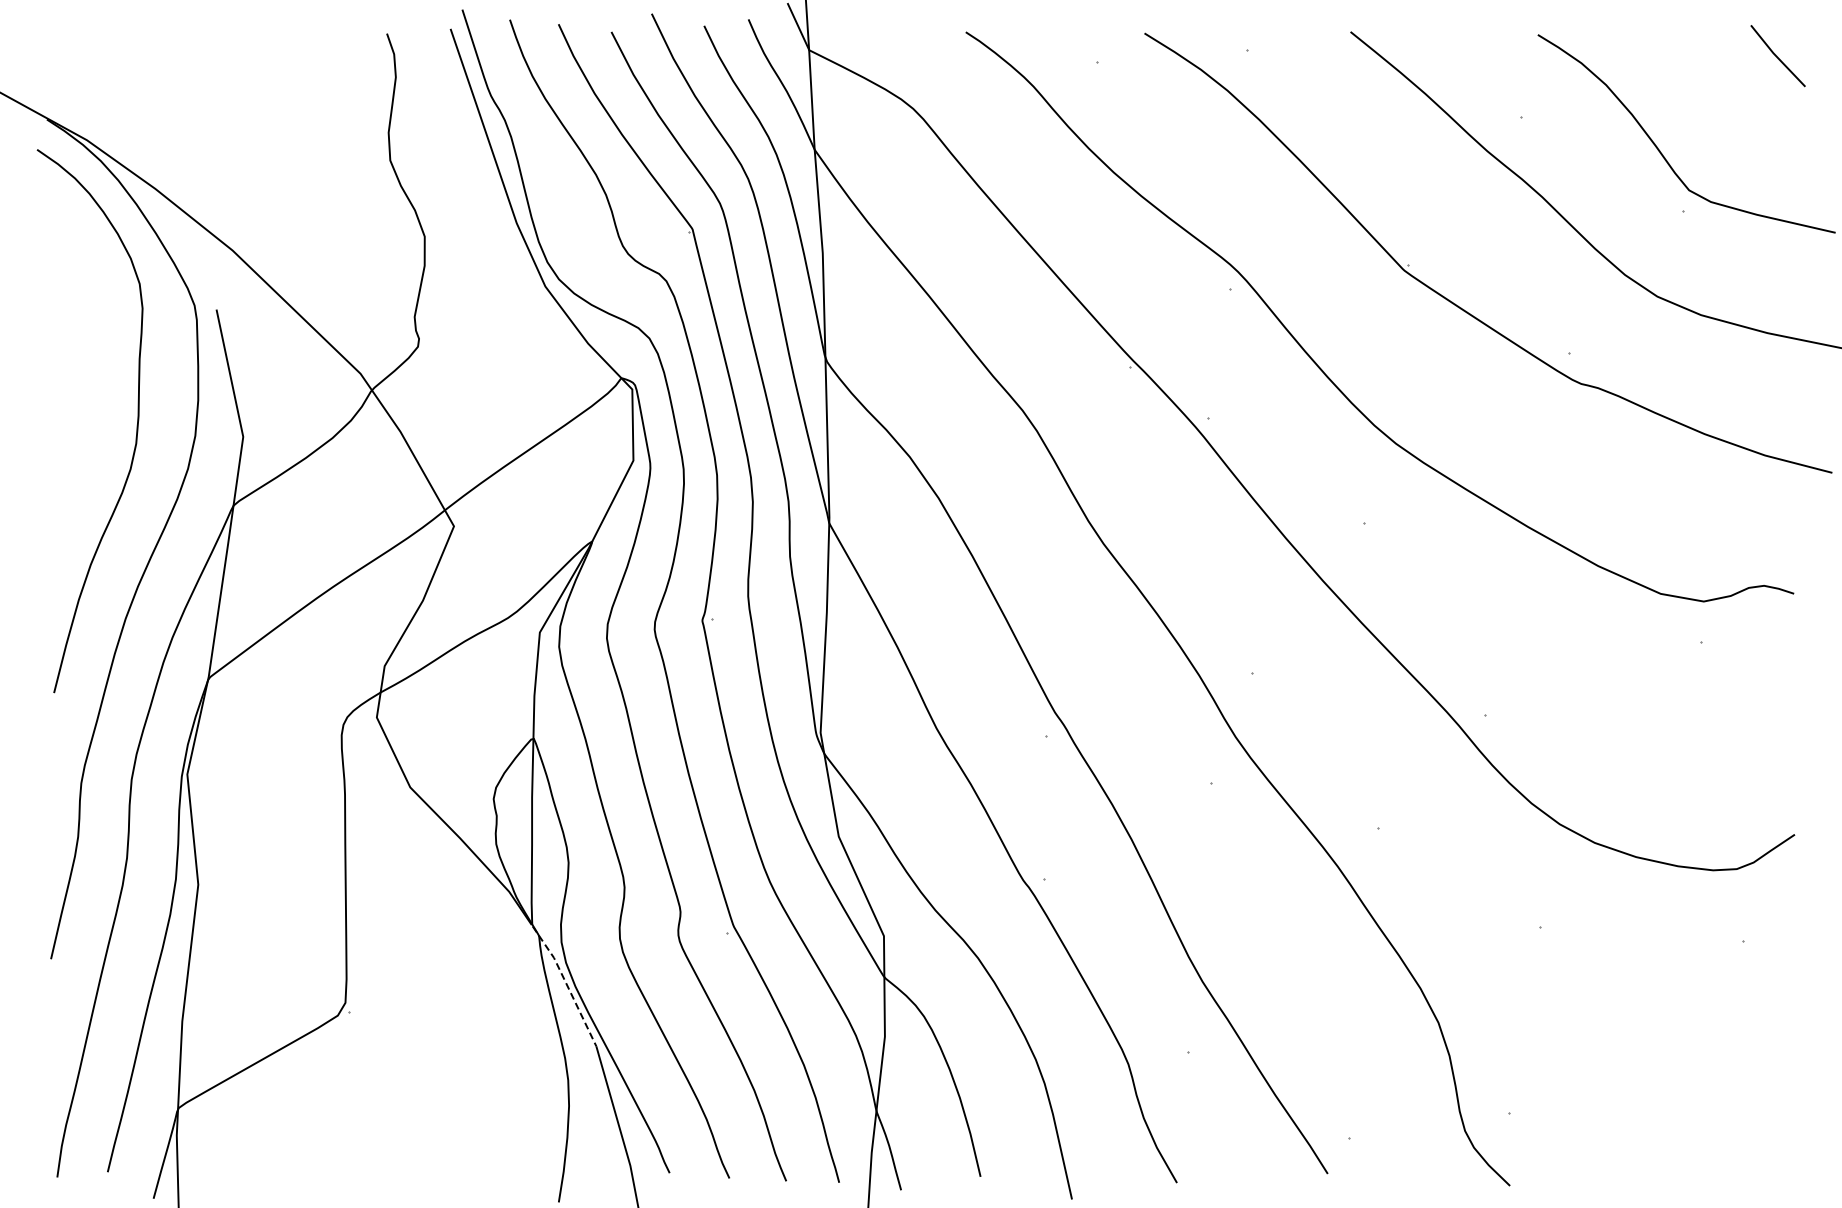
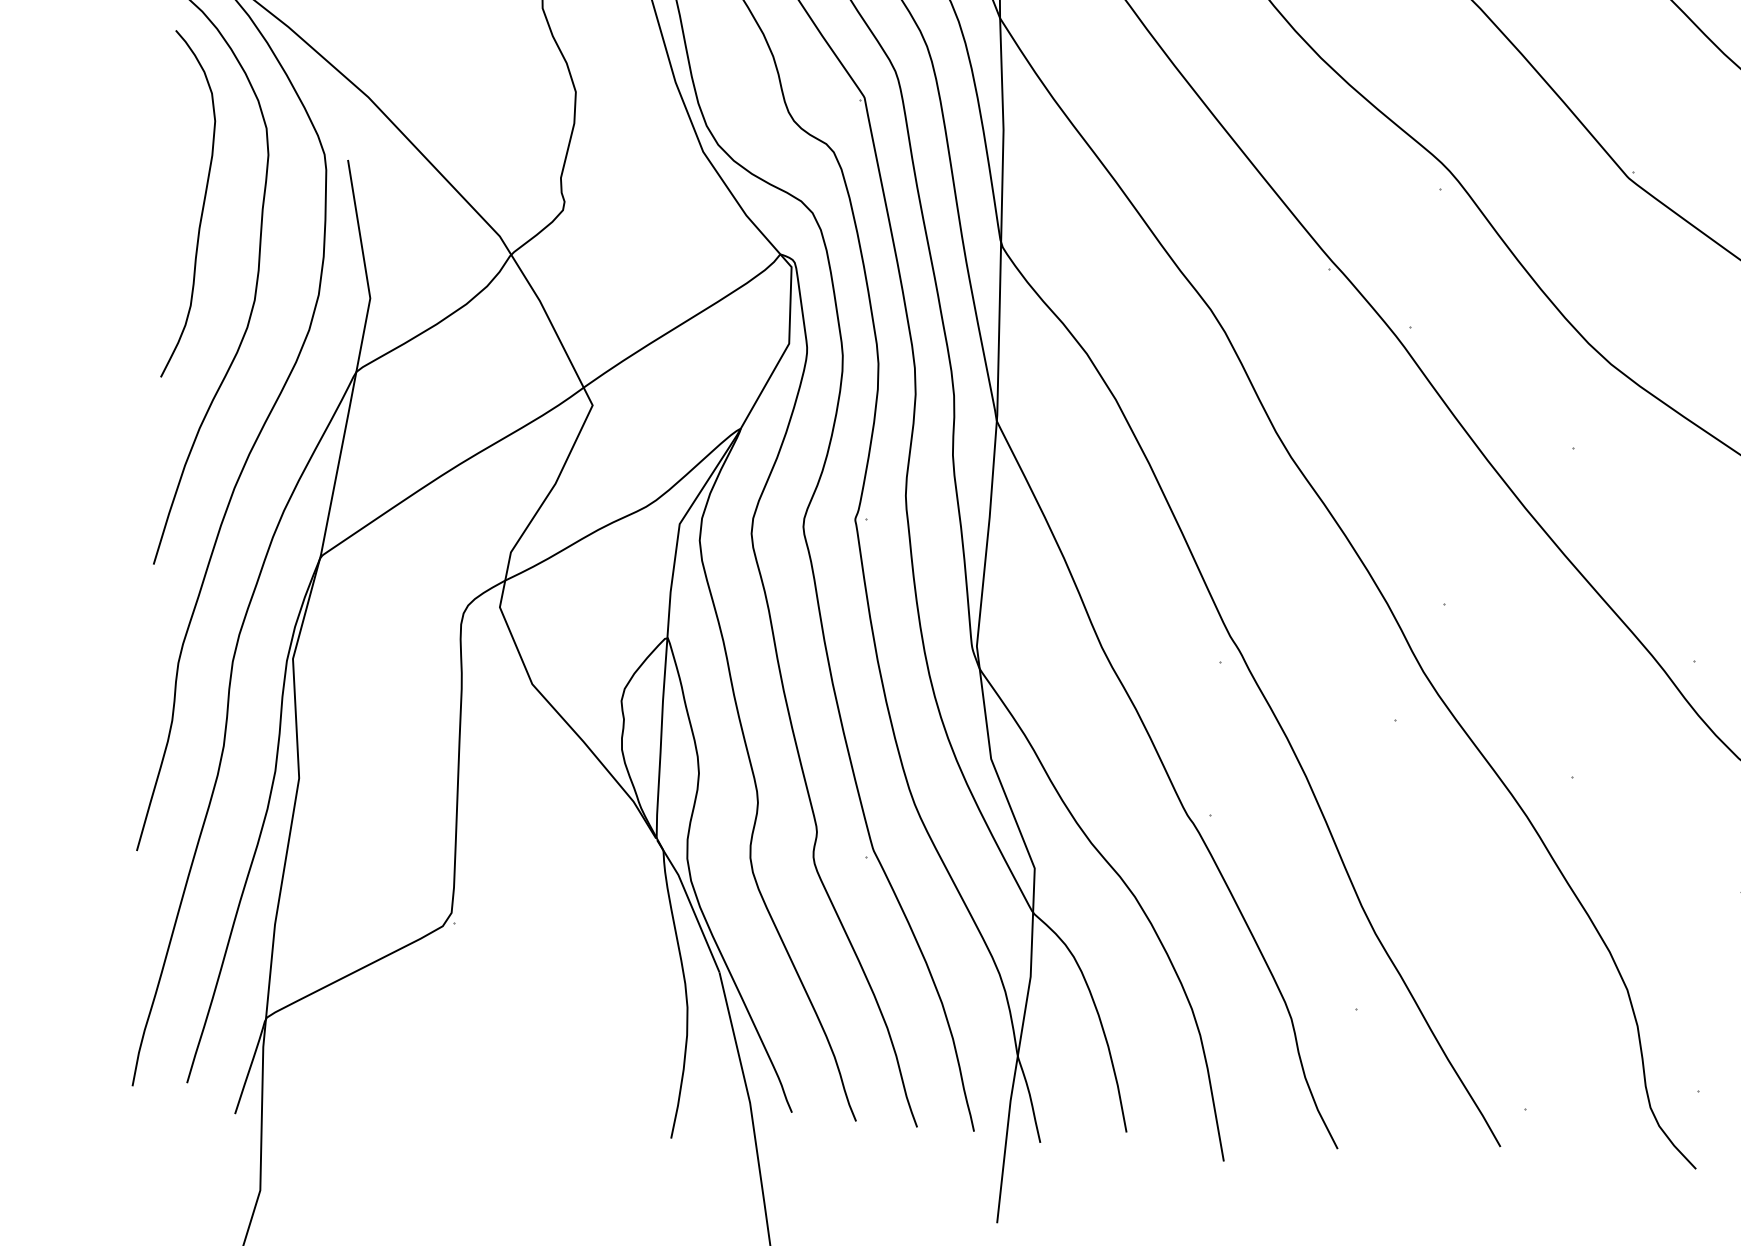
curve: (83, 357) -> (202, 204), added
line: (566, 984) -> (690, 904), dashed -> solid

